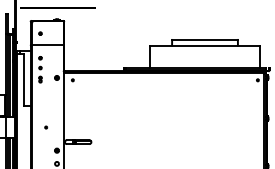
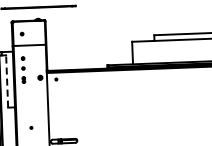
line: (23, 79) -> (6, 80), solid -> dashed

